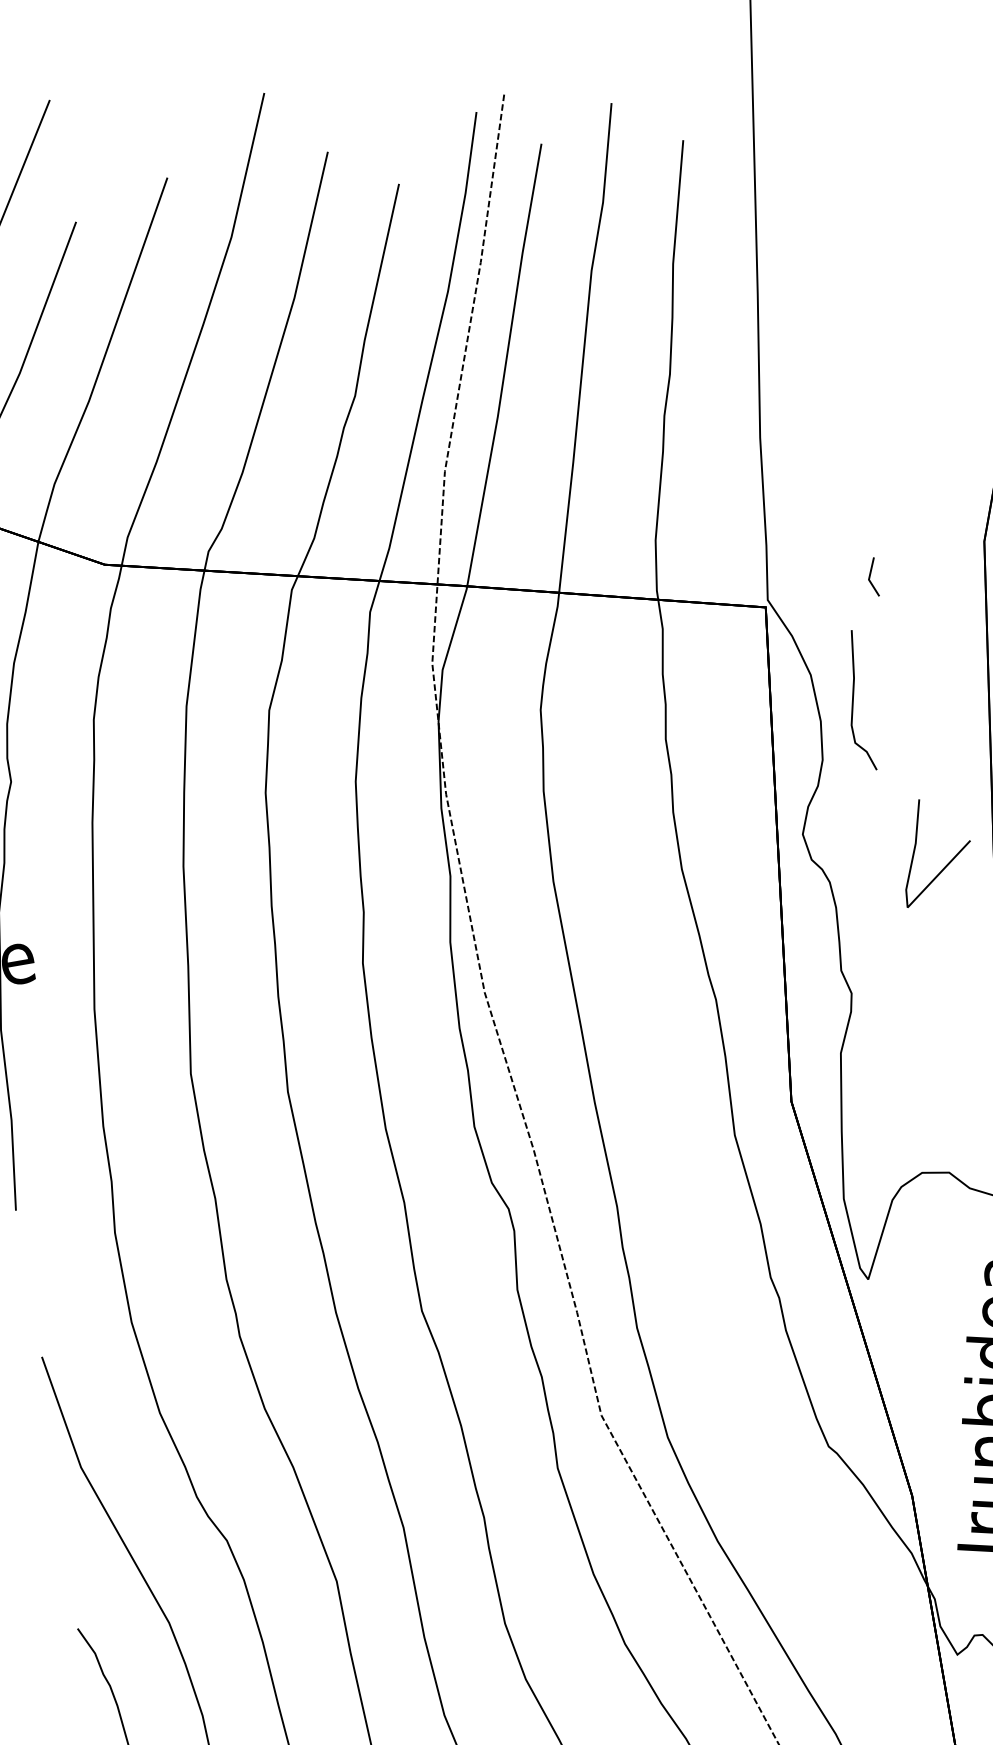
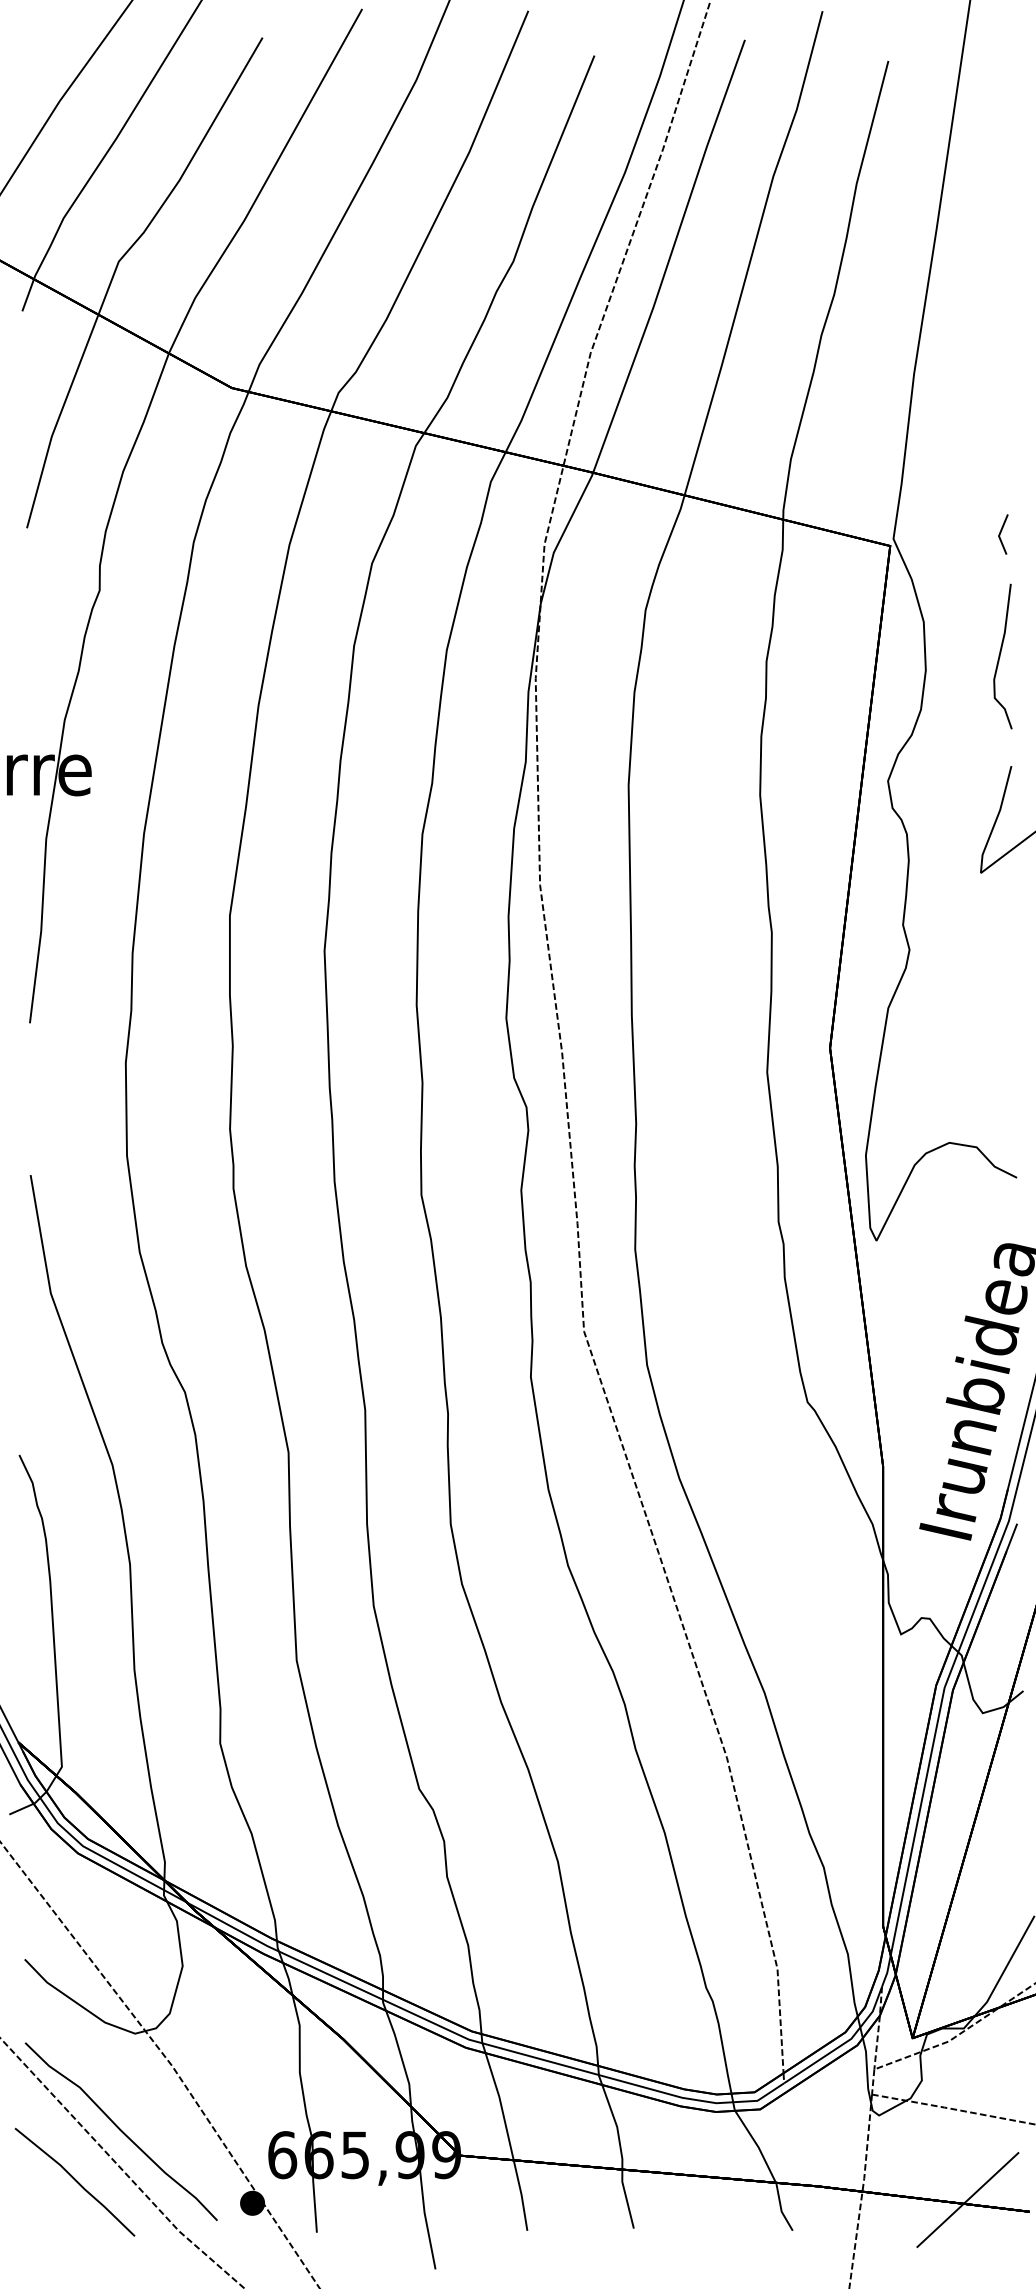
curve: (853, 701) -> (1000, 656), moved

